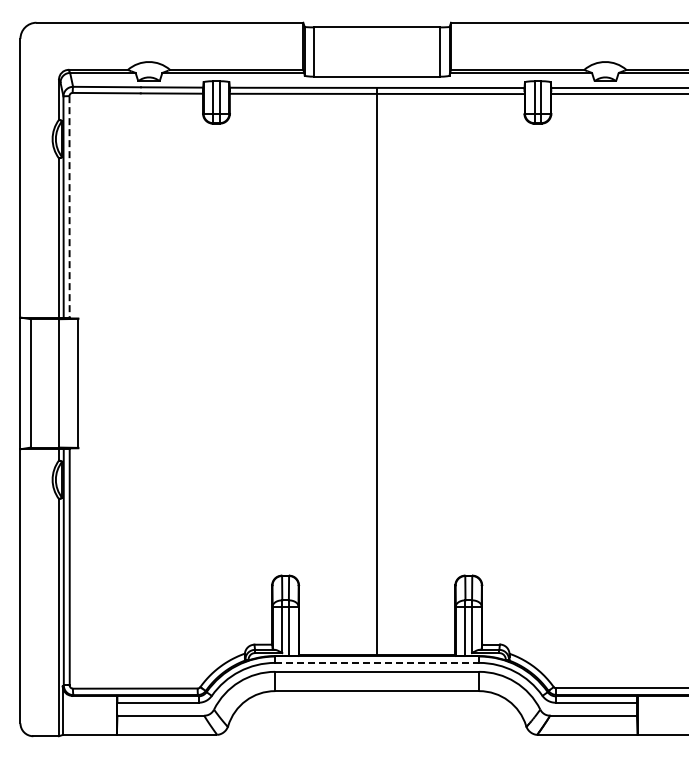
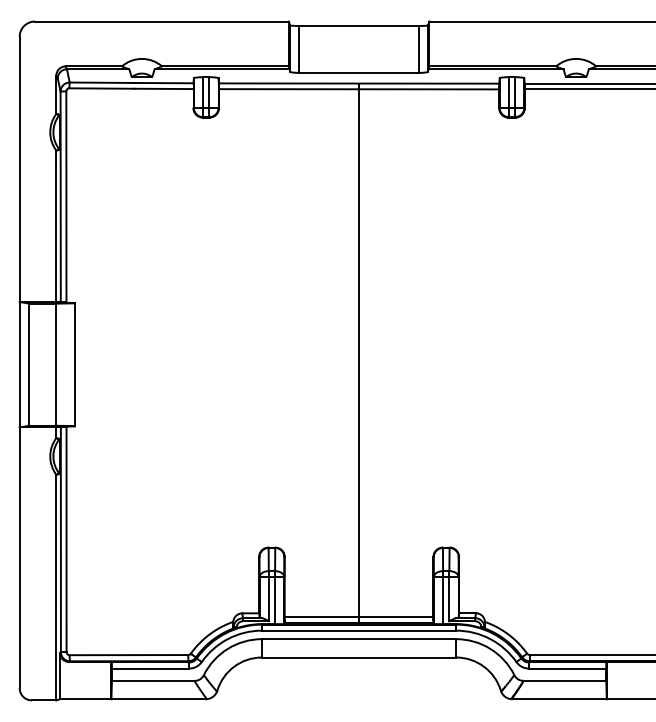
line: (69, 206) -> (66, 196), dashed -> solid
line: (377, 648) -> (359, 616), added
line: (377, 662) -> (359, 630), dashed -> solid

